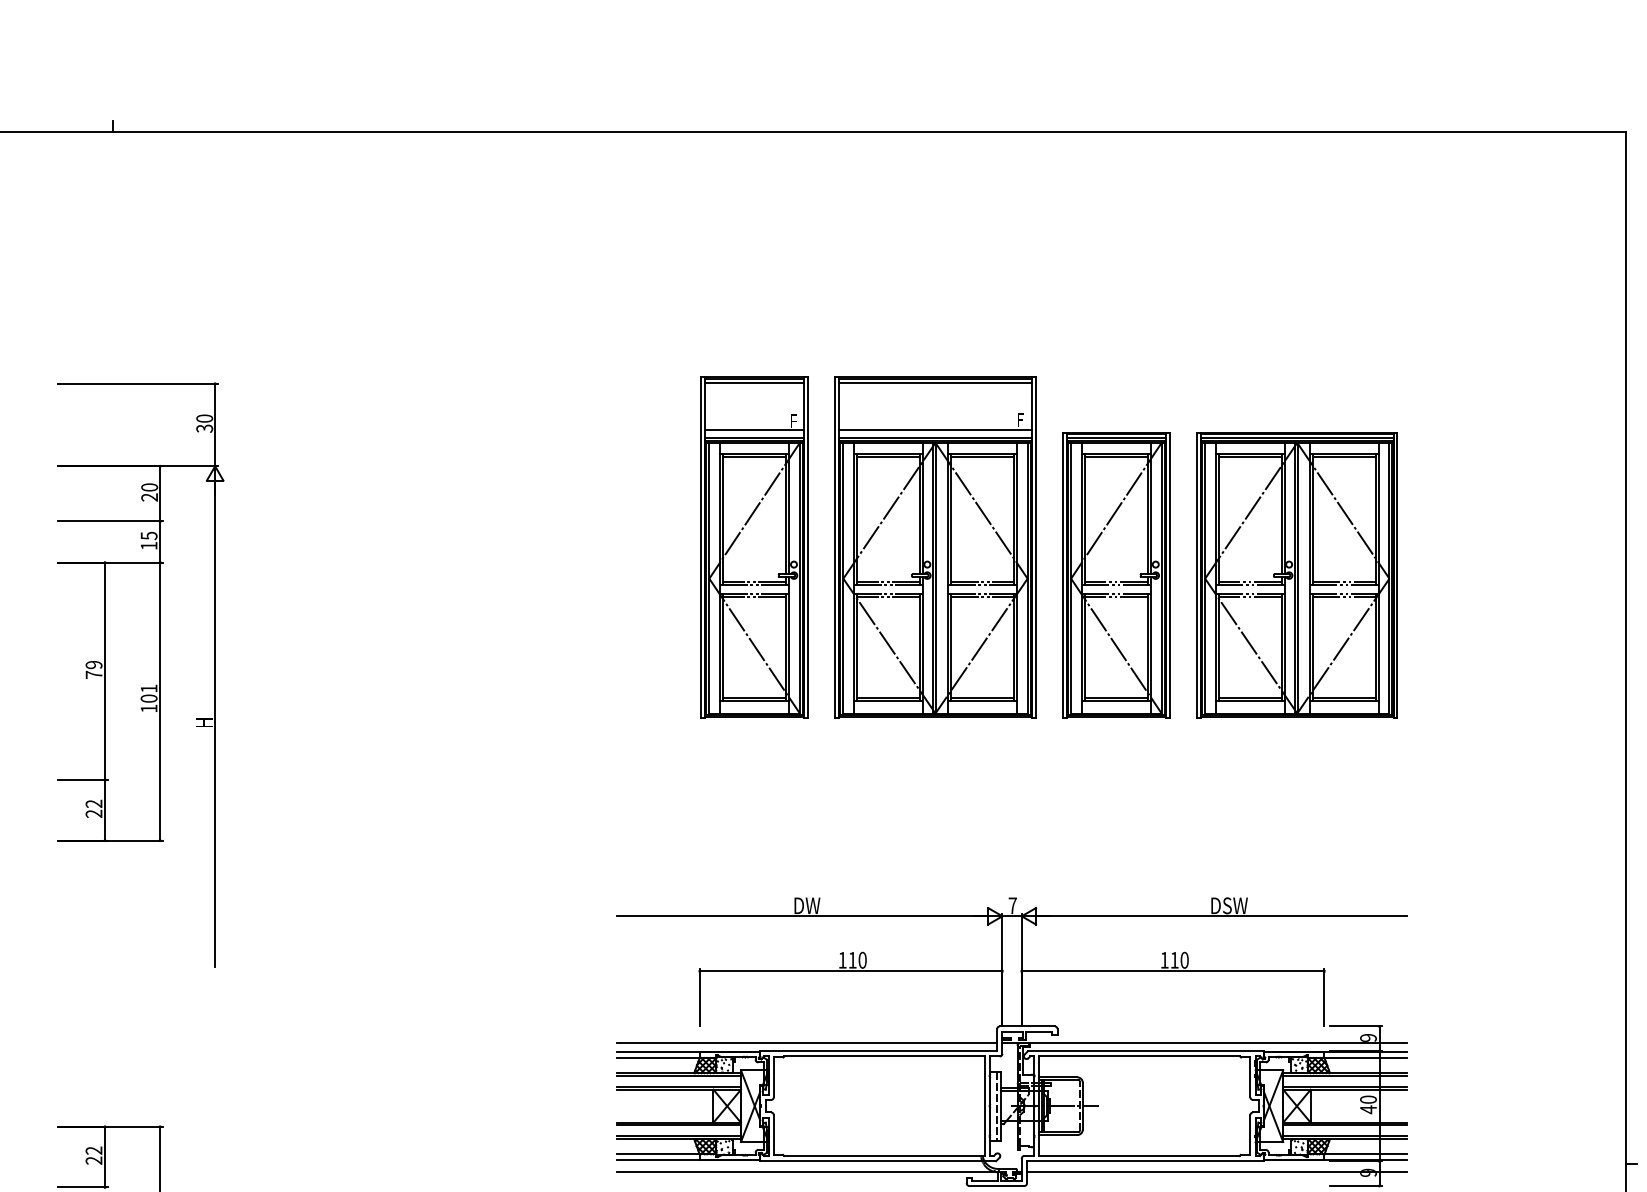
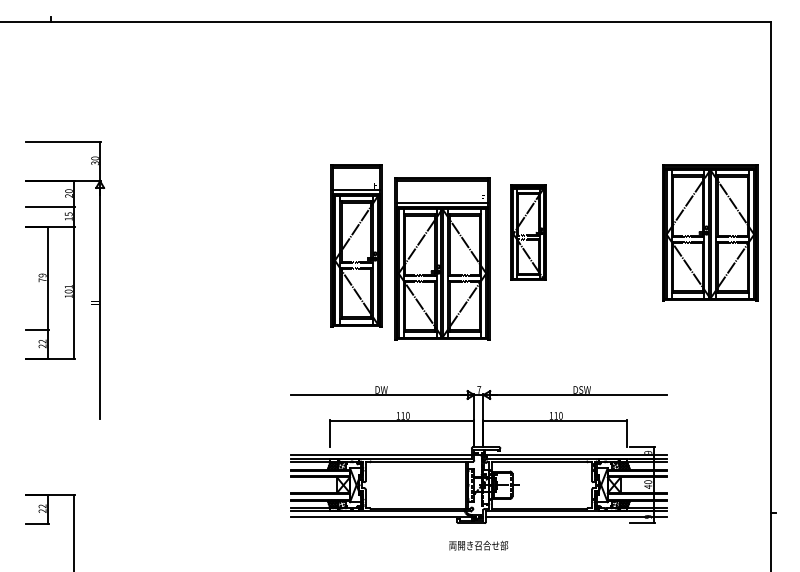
part: (754, 547) -> (356, 245), moved
part: (935, 547) -> (442, 258), moved
part: (1116, 574) -> (528, 232), size x0.7
part: (1297, 574) -> (710, 232), moved

